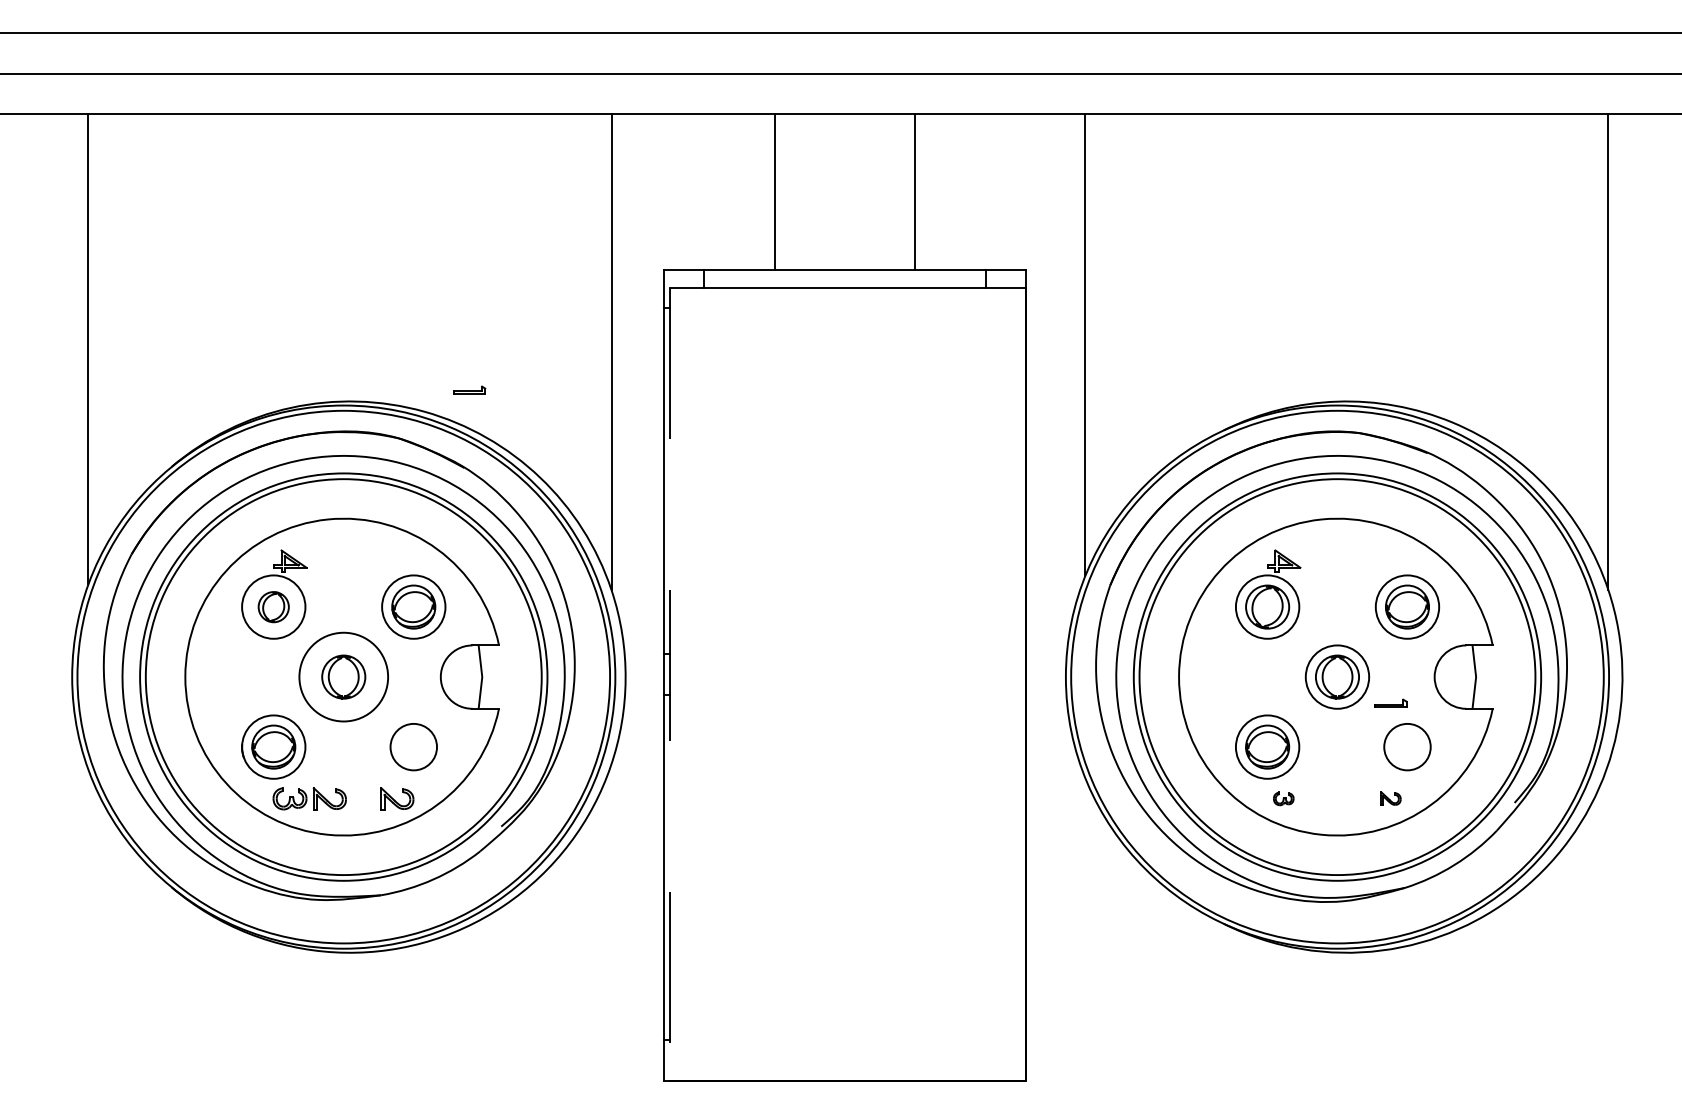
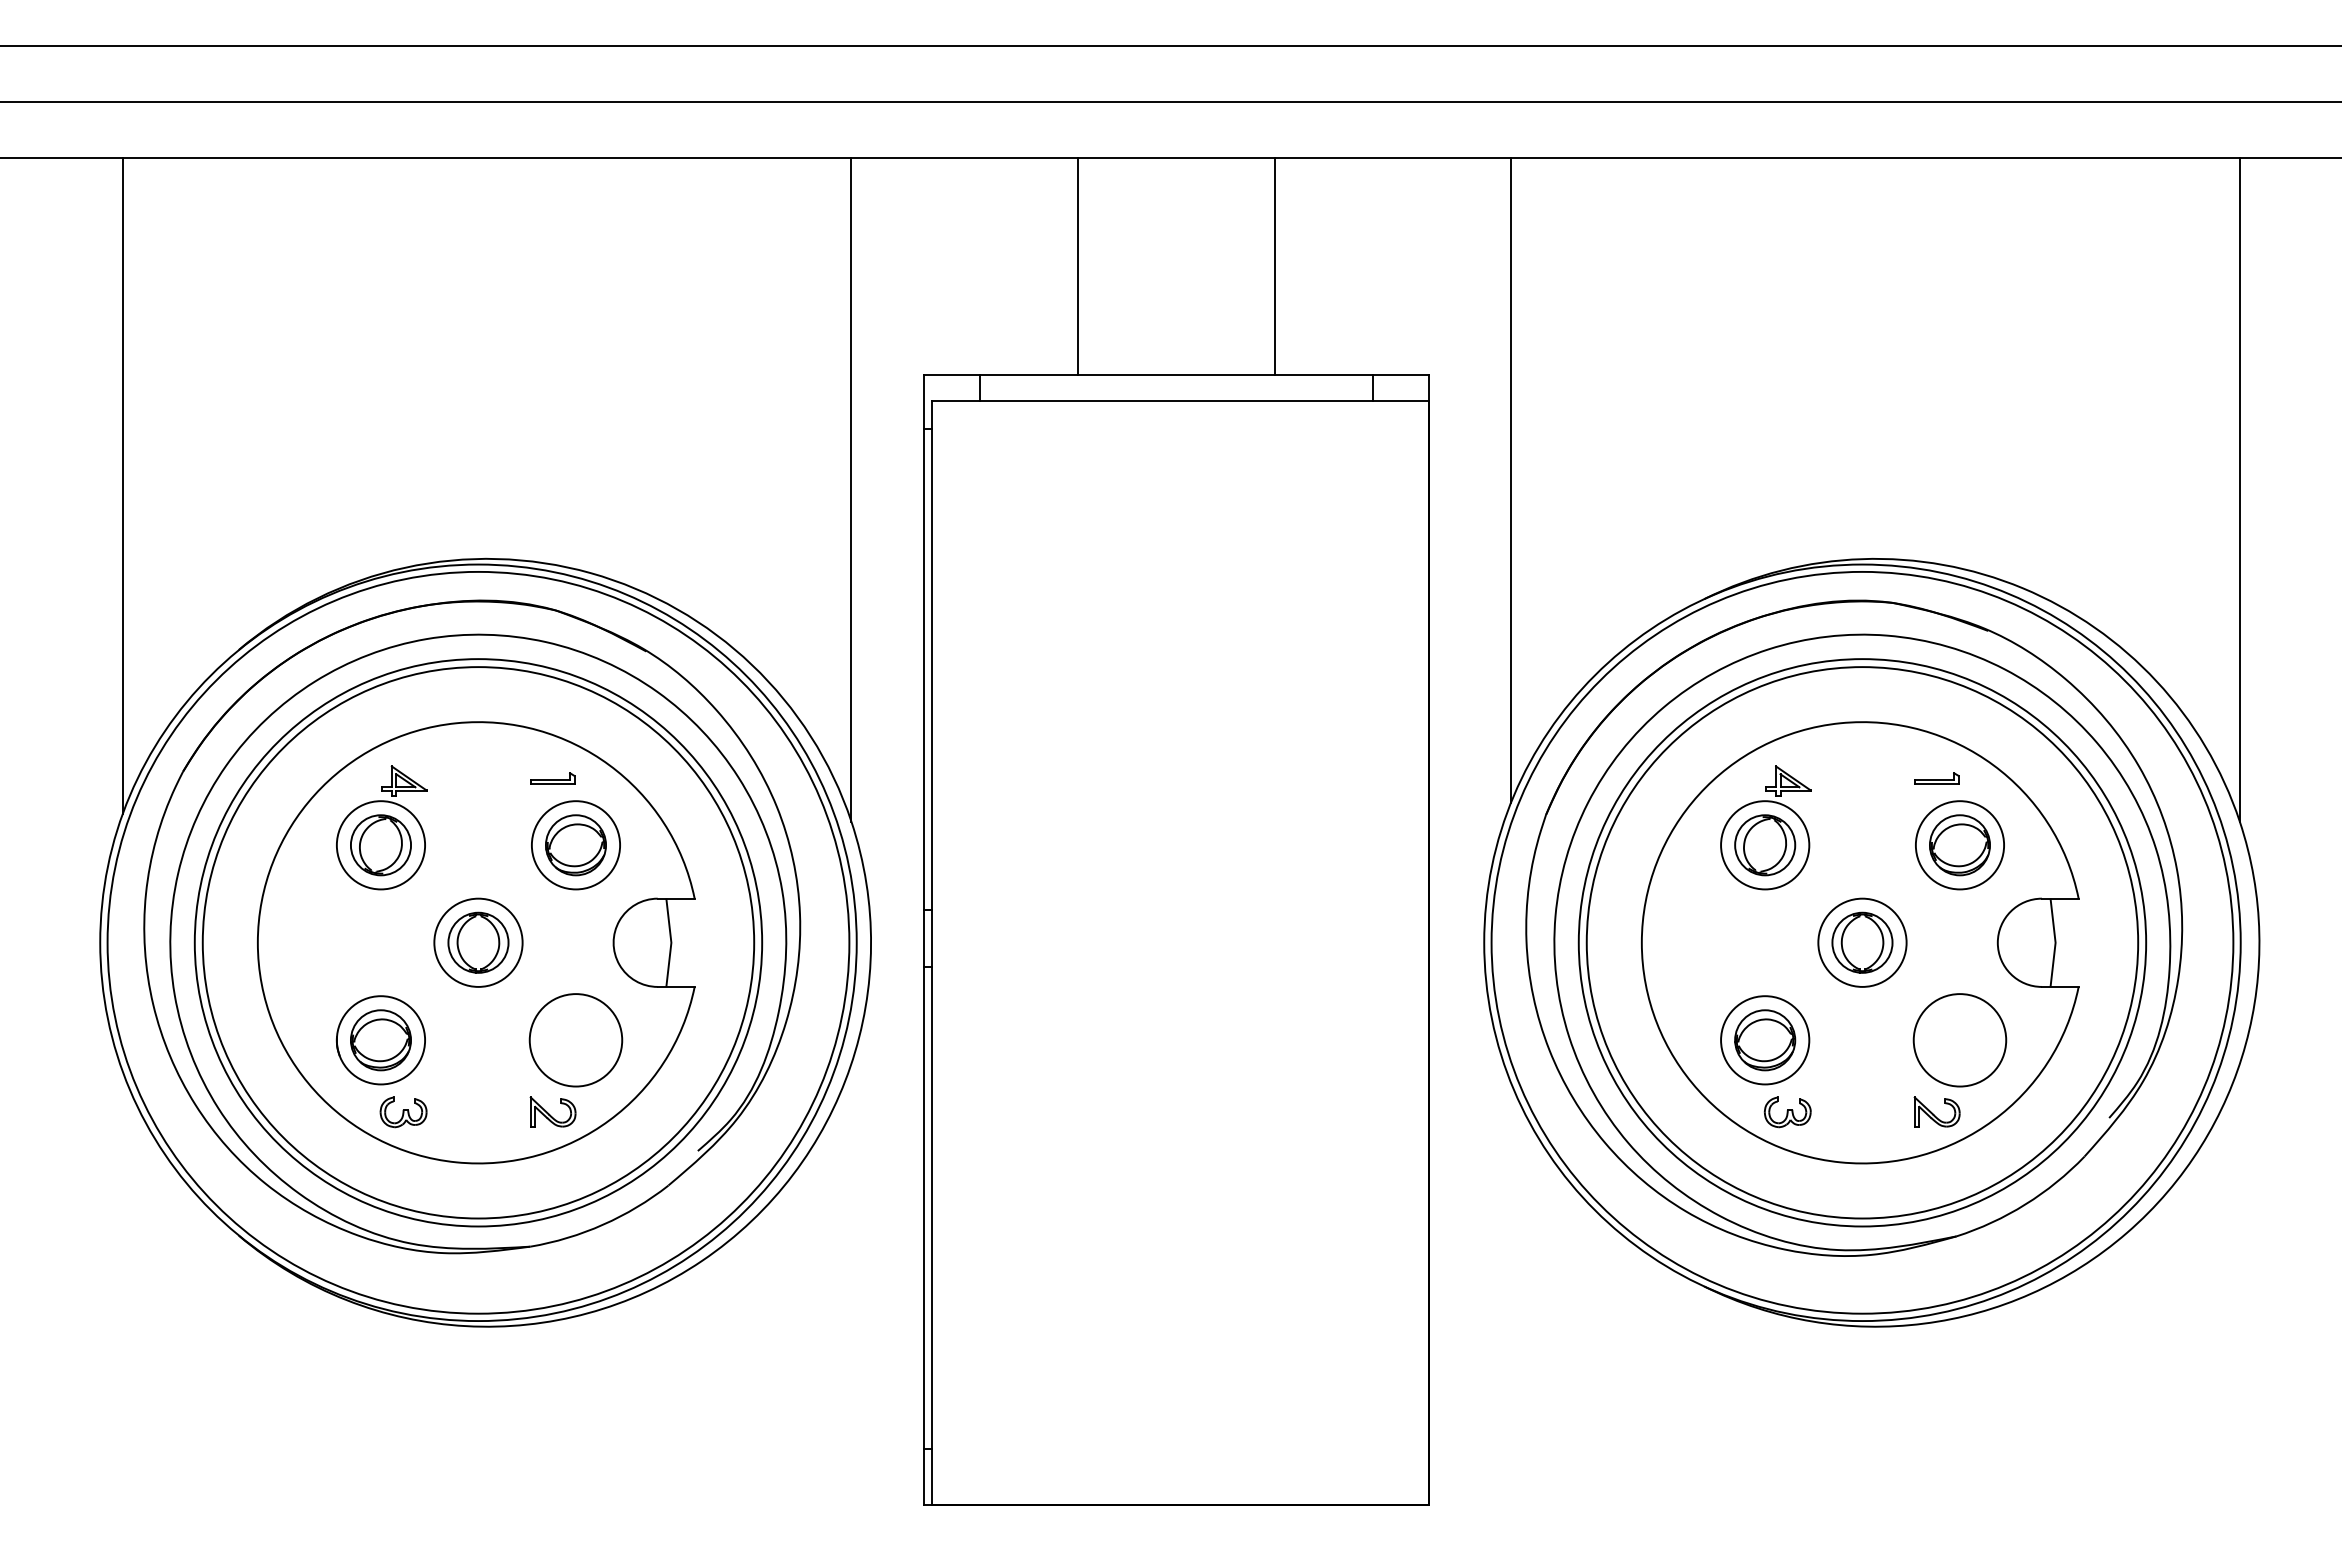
part: (469, 390) -> (552, 778), moved
part: (273, 607) -> (380, 845), size x1.43
circle: (343, 676) -> (478, 942), size x0.71
line: (669, 684) -> (932, 953), dashed -> solid
part: (1390, 703) -> (1936, 778), moved
circle: (413, 747) -> (575, 1040), size x1.43
circle: (1407, 747) -> (1959, 1040), size x1.43
part: (329, 798) -> (458, 1111), removed
part: (1283, 798) -> (1787, 1112), size x1.67
part: (1390, 798) -> (1936, 1111), size x1.67

